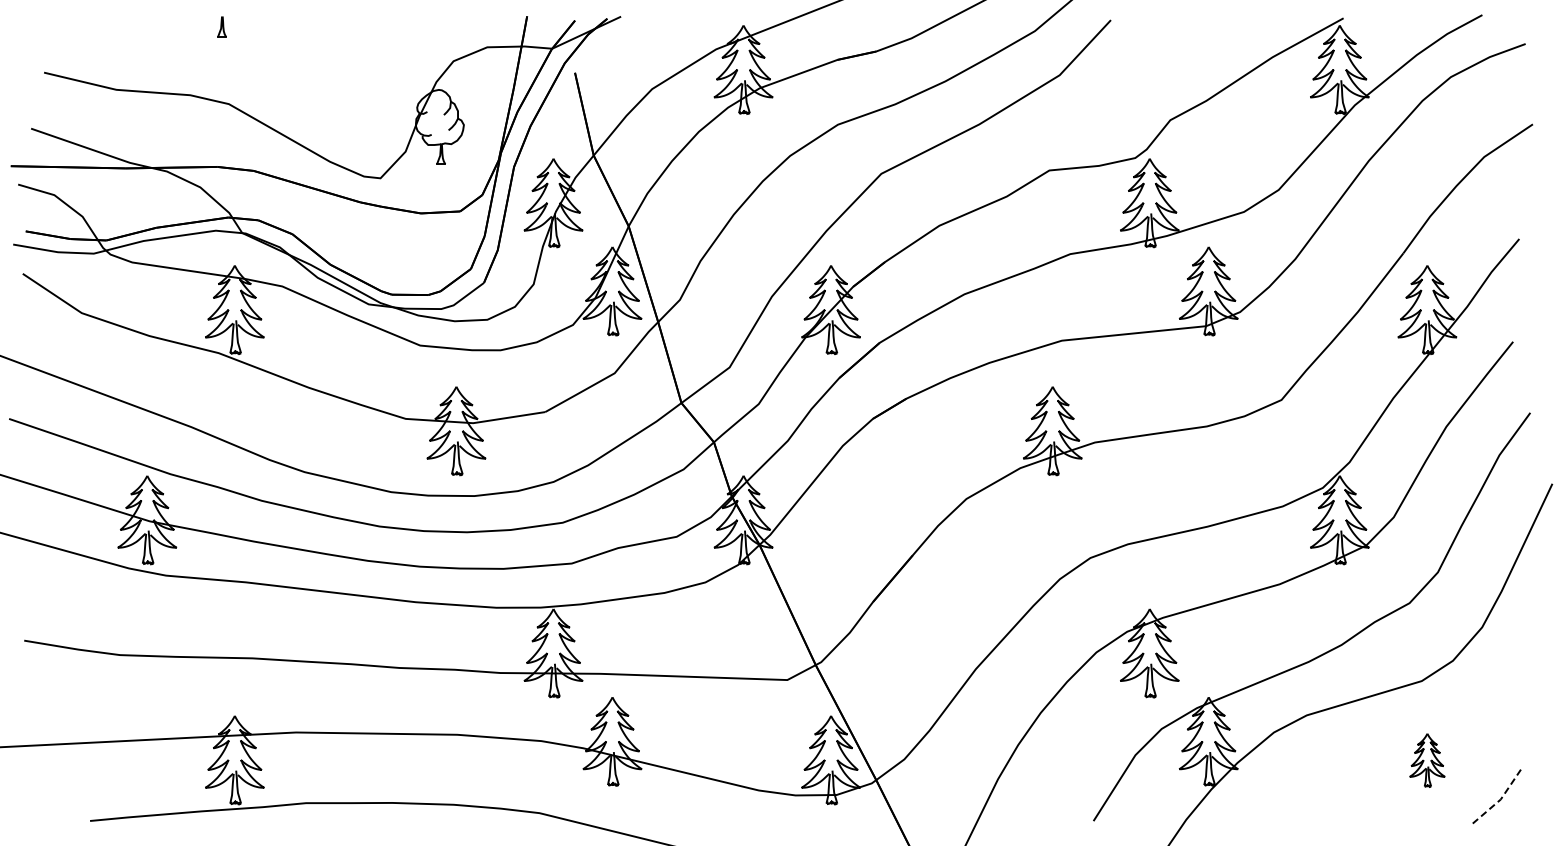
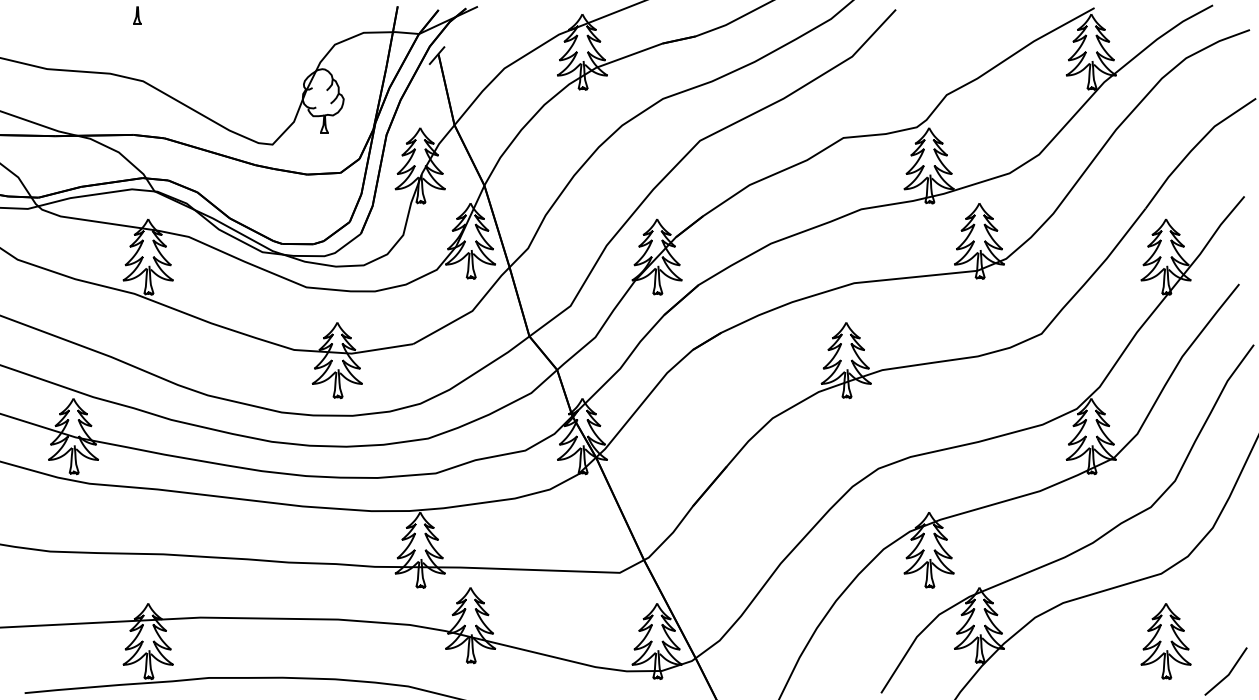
line: (573, 73) -> (437, 55), added
part: (1427, 760) -> (1166, 641), size x1.67
line: (1501, 798) -> (1229, 673), dashed -> solid

